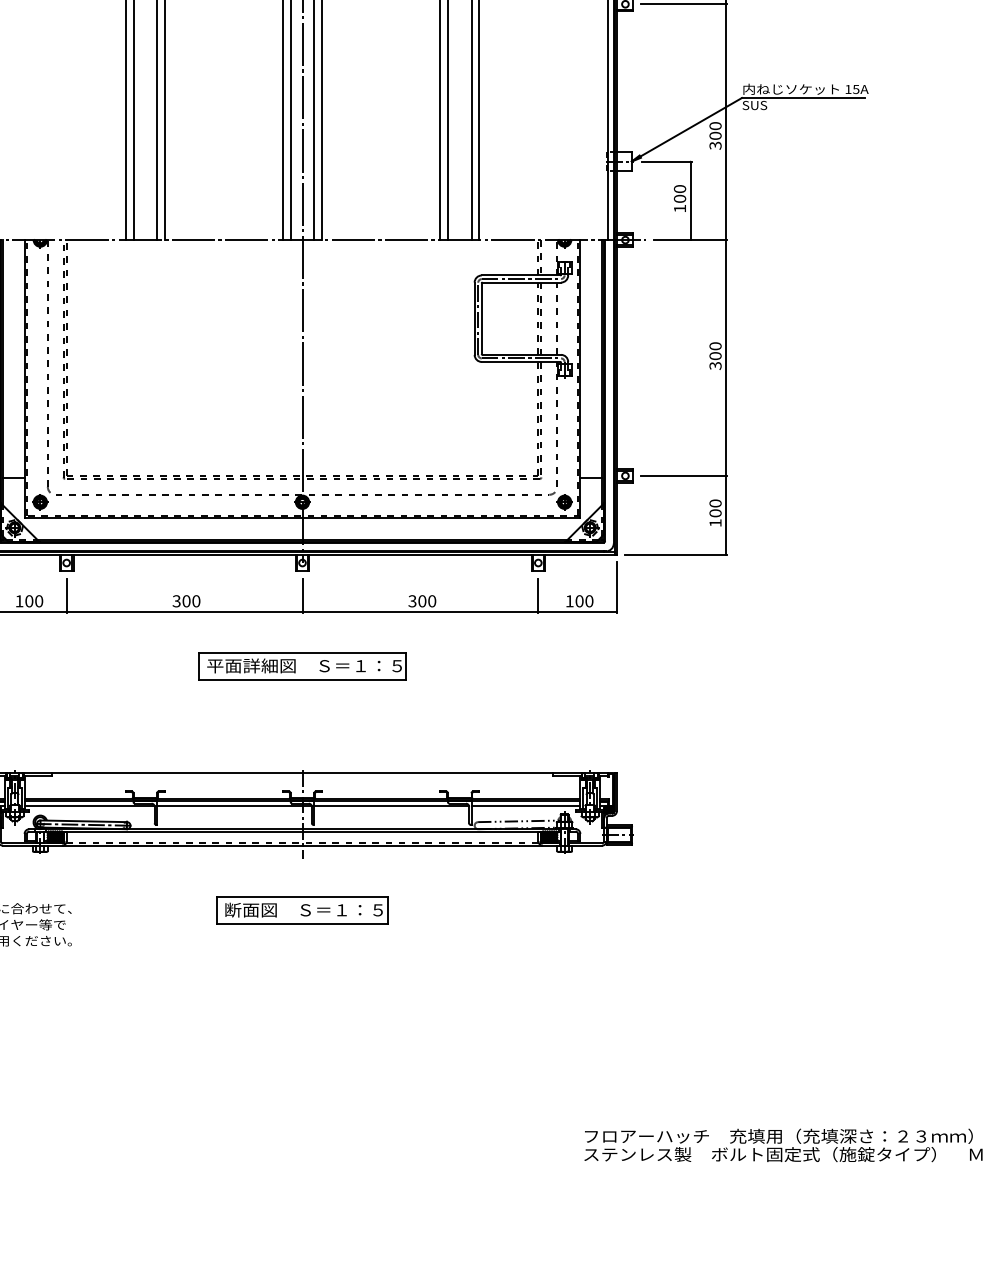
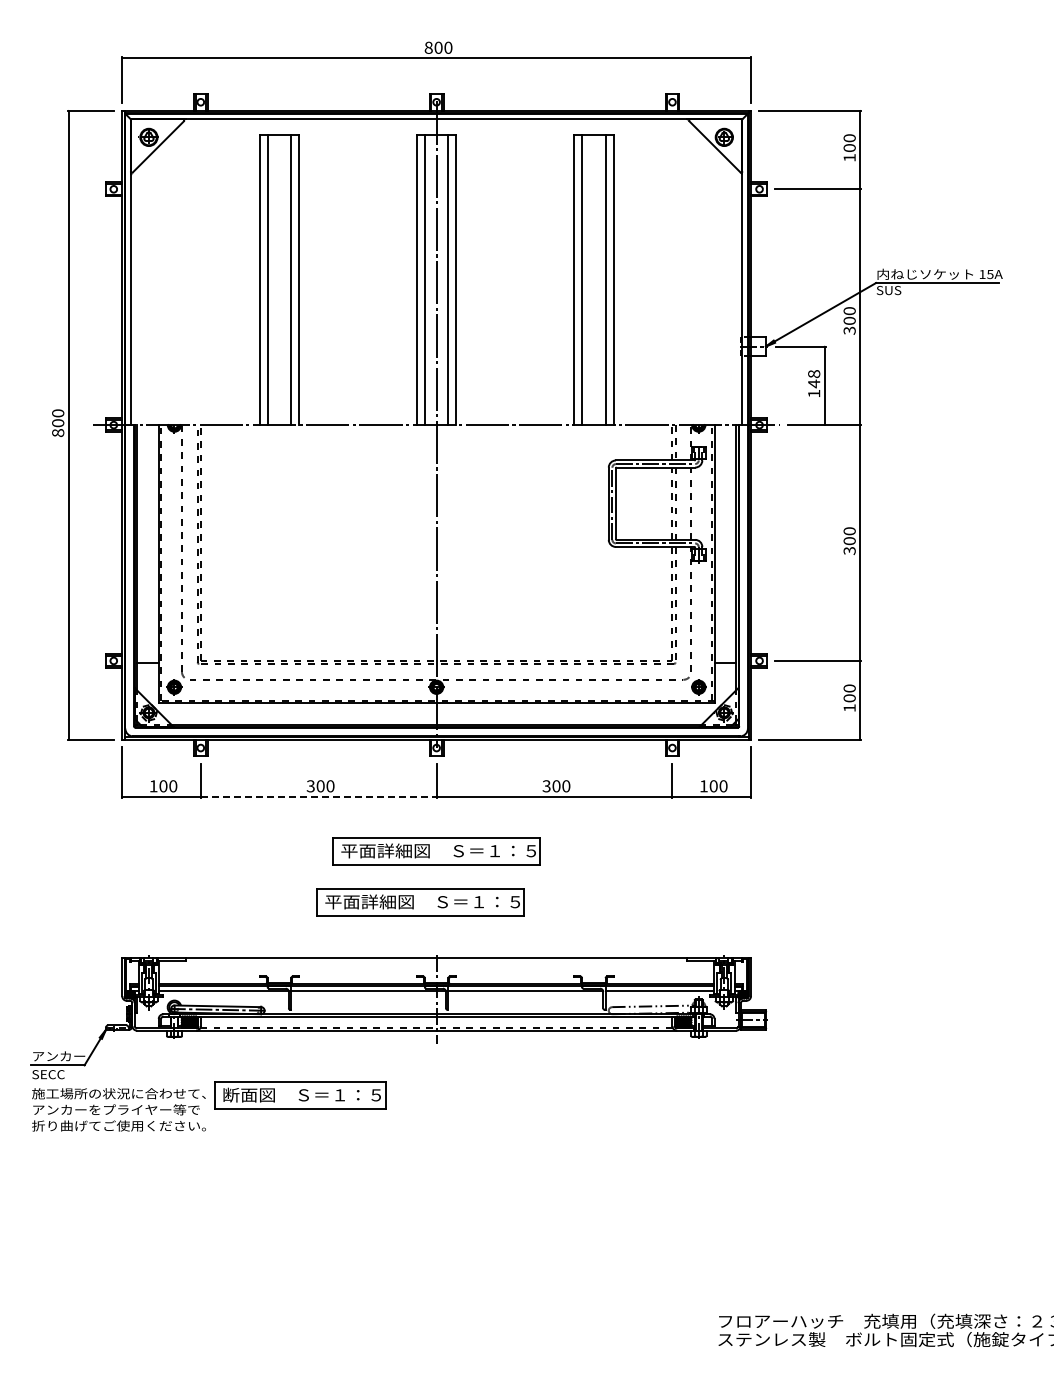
text: (680, 194) -> (814, 379), 100 -> 148
line: (184, 611) -> (318, 796), solid -> dashed
part: (286, 717) -> (420, 902), added
part: (302, 910) -> (300, 1095), moved

